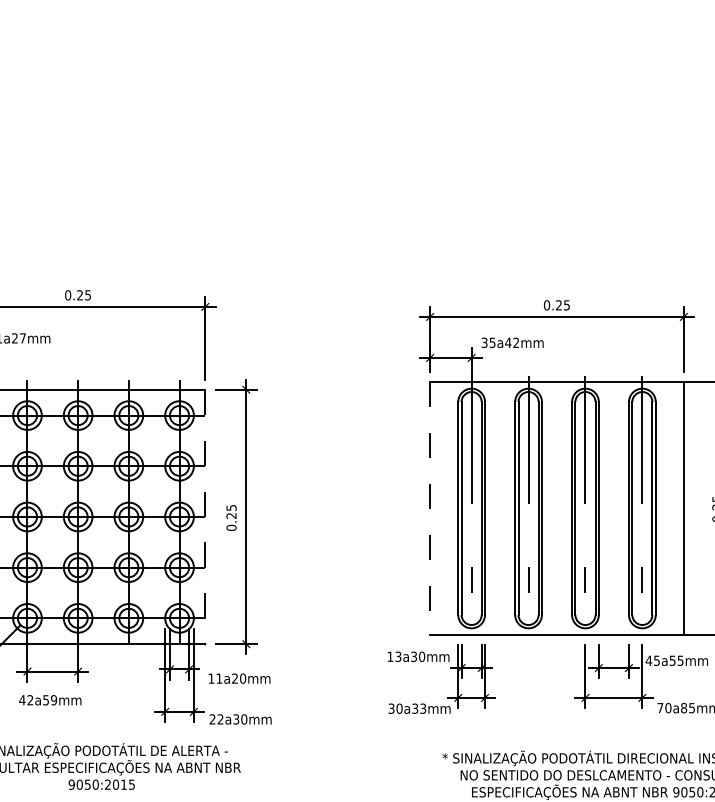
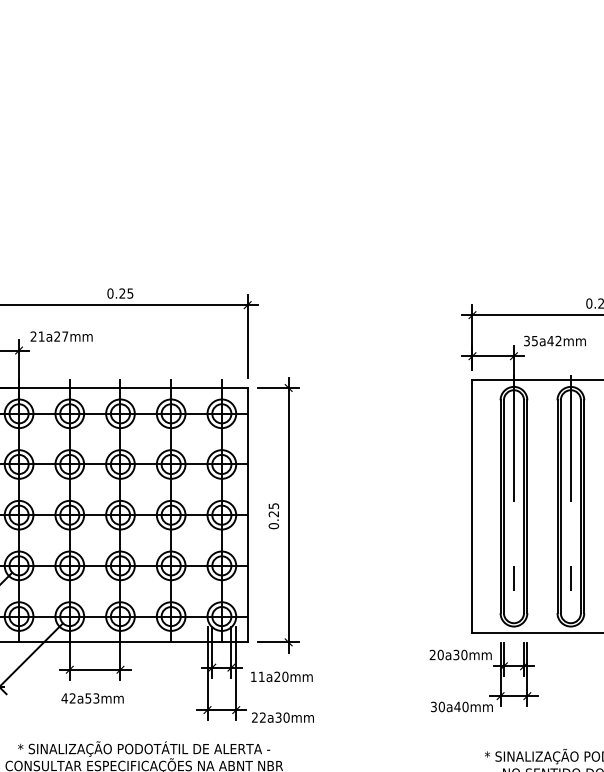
line: (430, 508) -> (472, 506), dashed -> solid
line: (205, 517) -> (247, 515), dashed -> solid
text: (394, 656) -> (436, 654), 13a30mm -> 20a30mm
text: (54, 700) -> (96, 698), 42a59mm -> 42a53mm
text: (419, 708) -> (461, 706), 30a33mm -> 30a40mm

